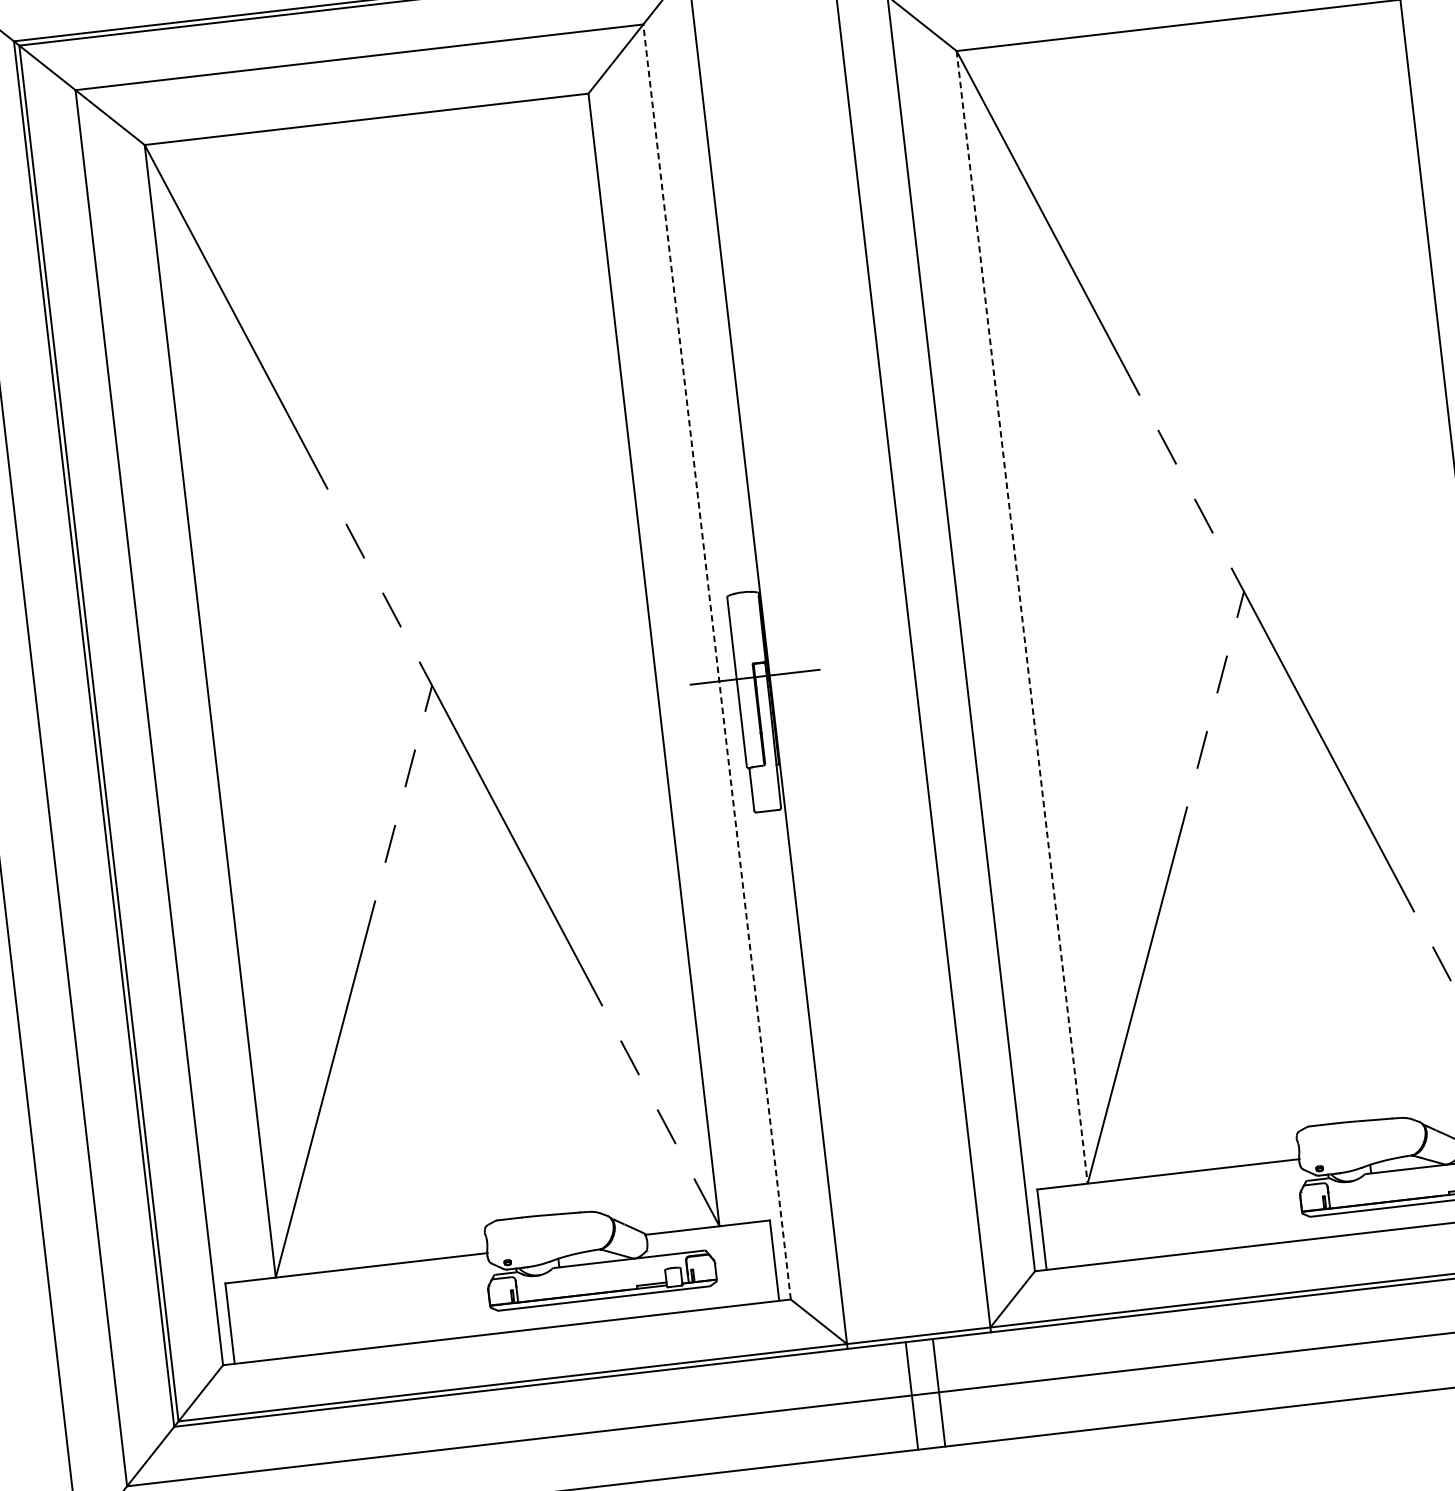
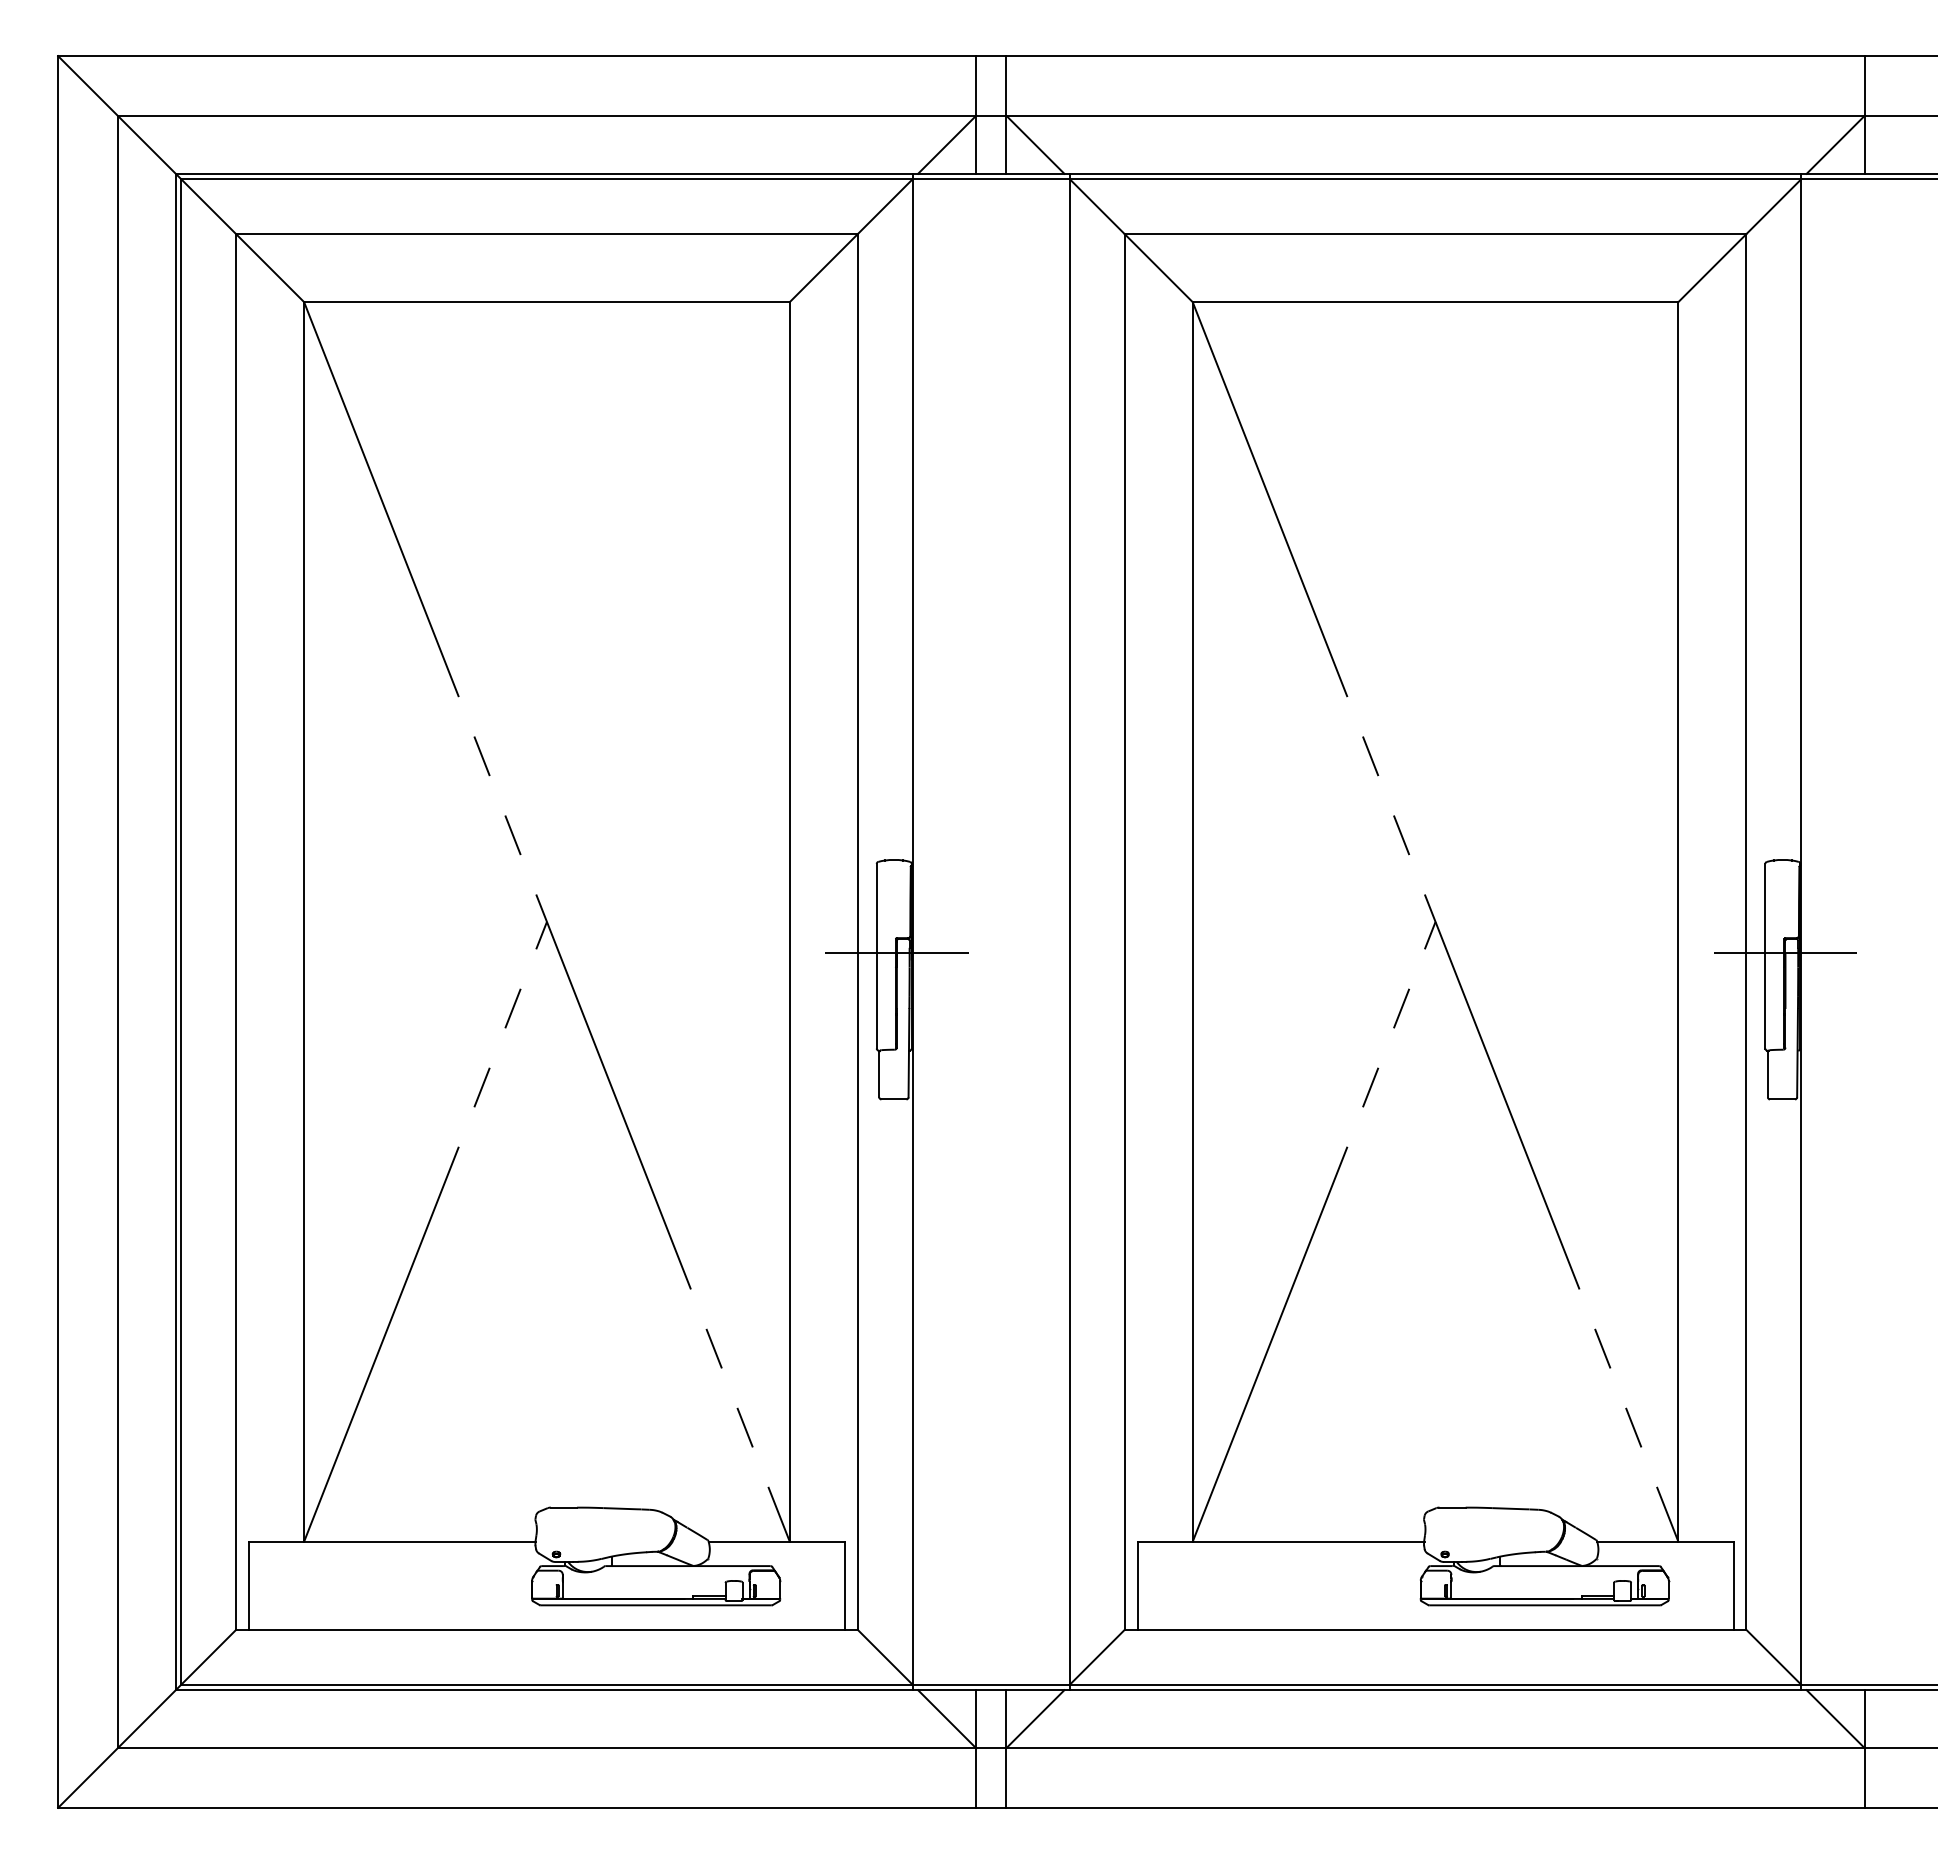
line: (1021, 617) -> (1192, 921), dashed -> solid
line: (716, 661) -> (857, 931), dashed -> solid
line: (962, 1362) -> (1035, 1719), added
line: (882, 1372) -> (947, 1719), added

